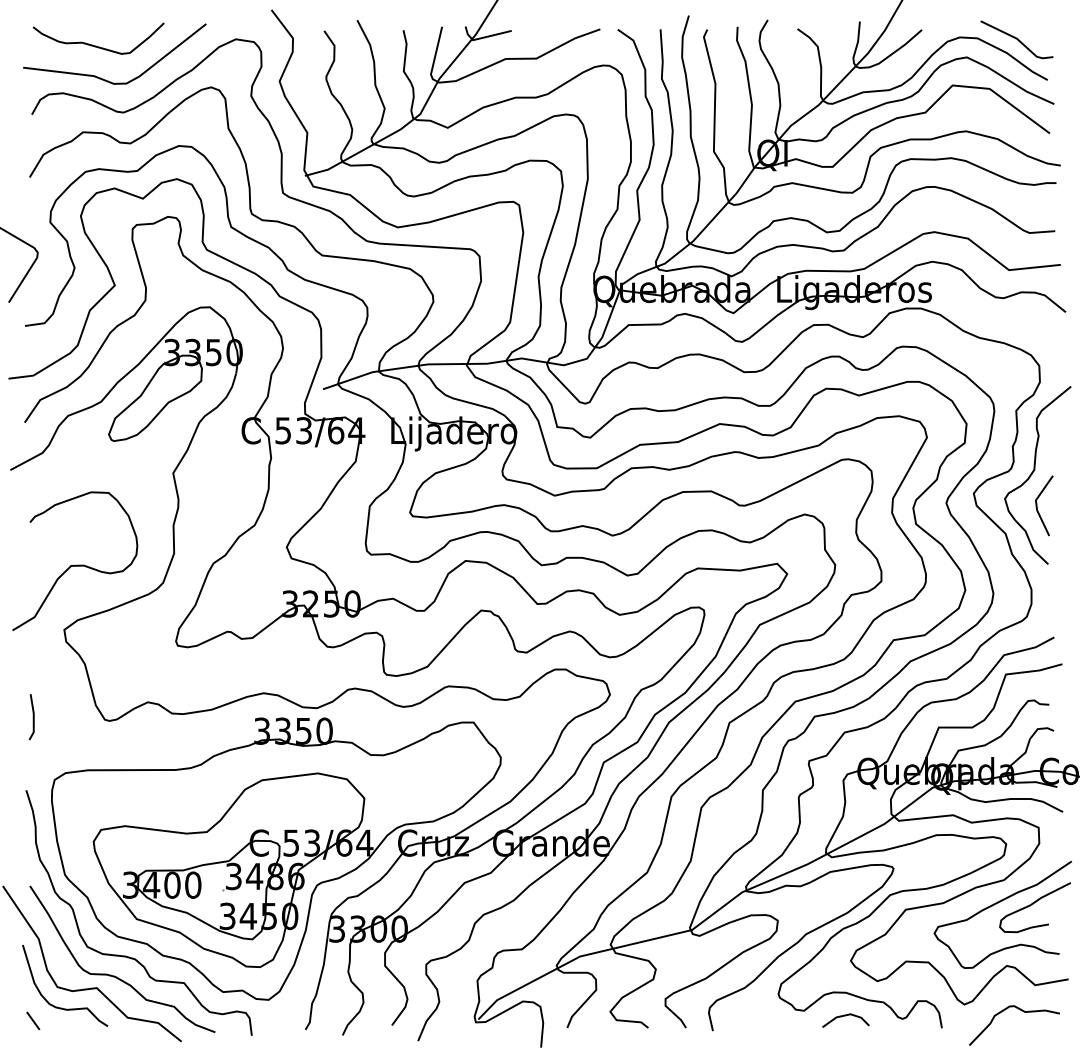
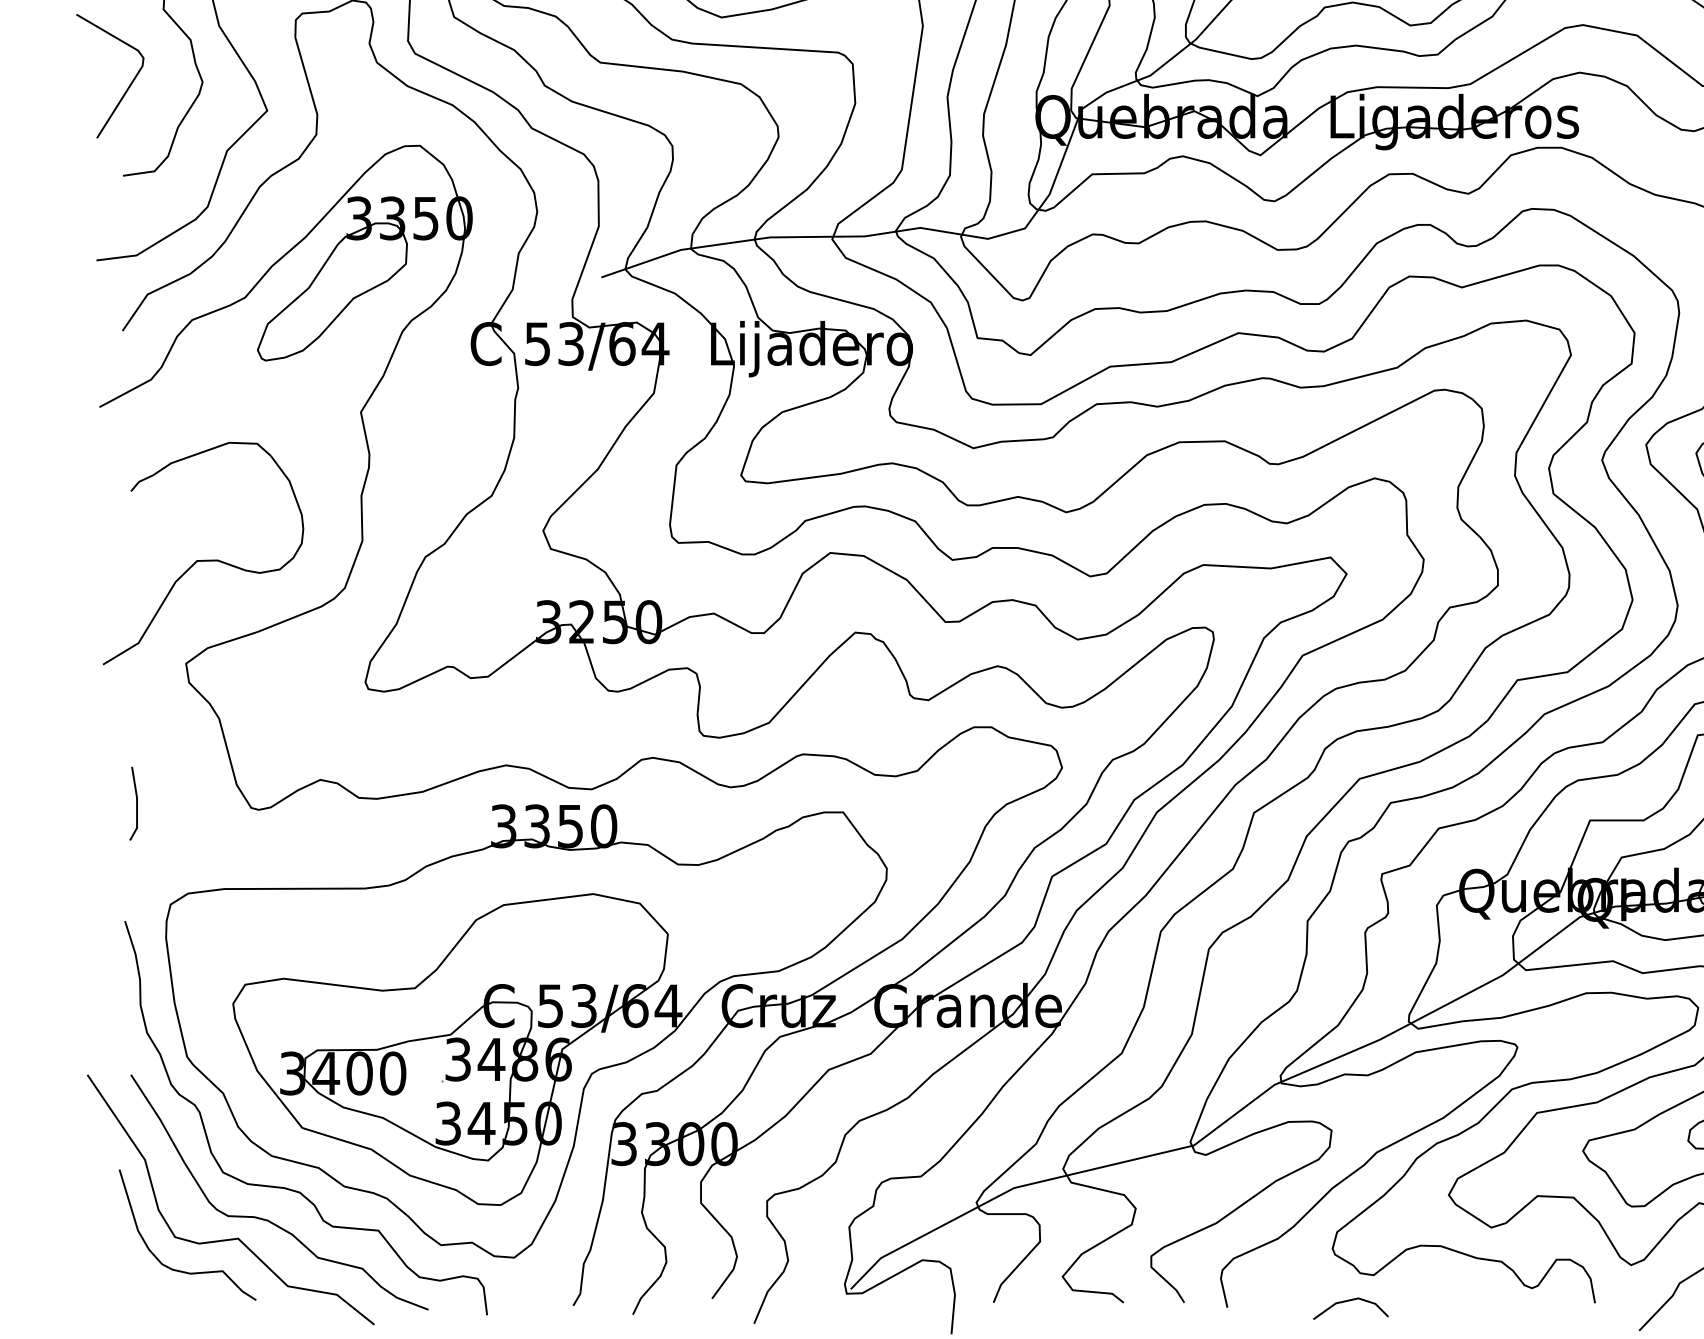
line: (845, 1016) -> (1350, 1301), moved
line: (33, 1020) -> (136, 1290), removed

